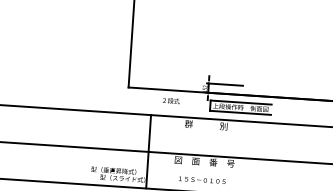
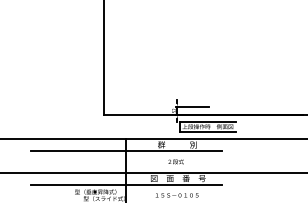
text: (170, 100) -> (175, 161), moved
line: (150, 127) -> (126, 150), added
line: (147, 164) -> (126, 184), added

